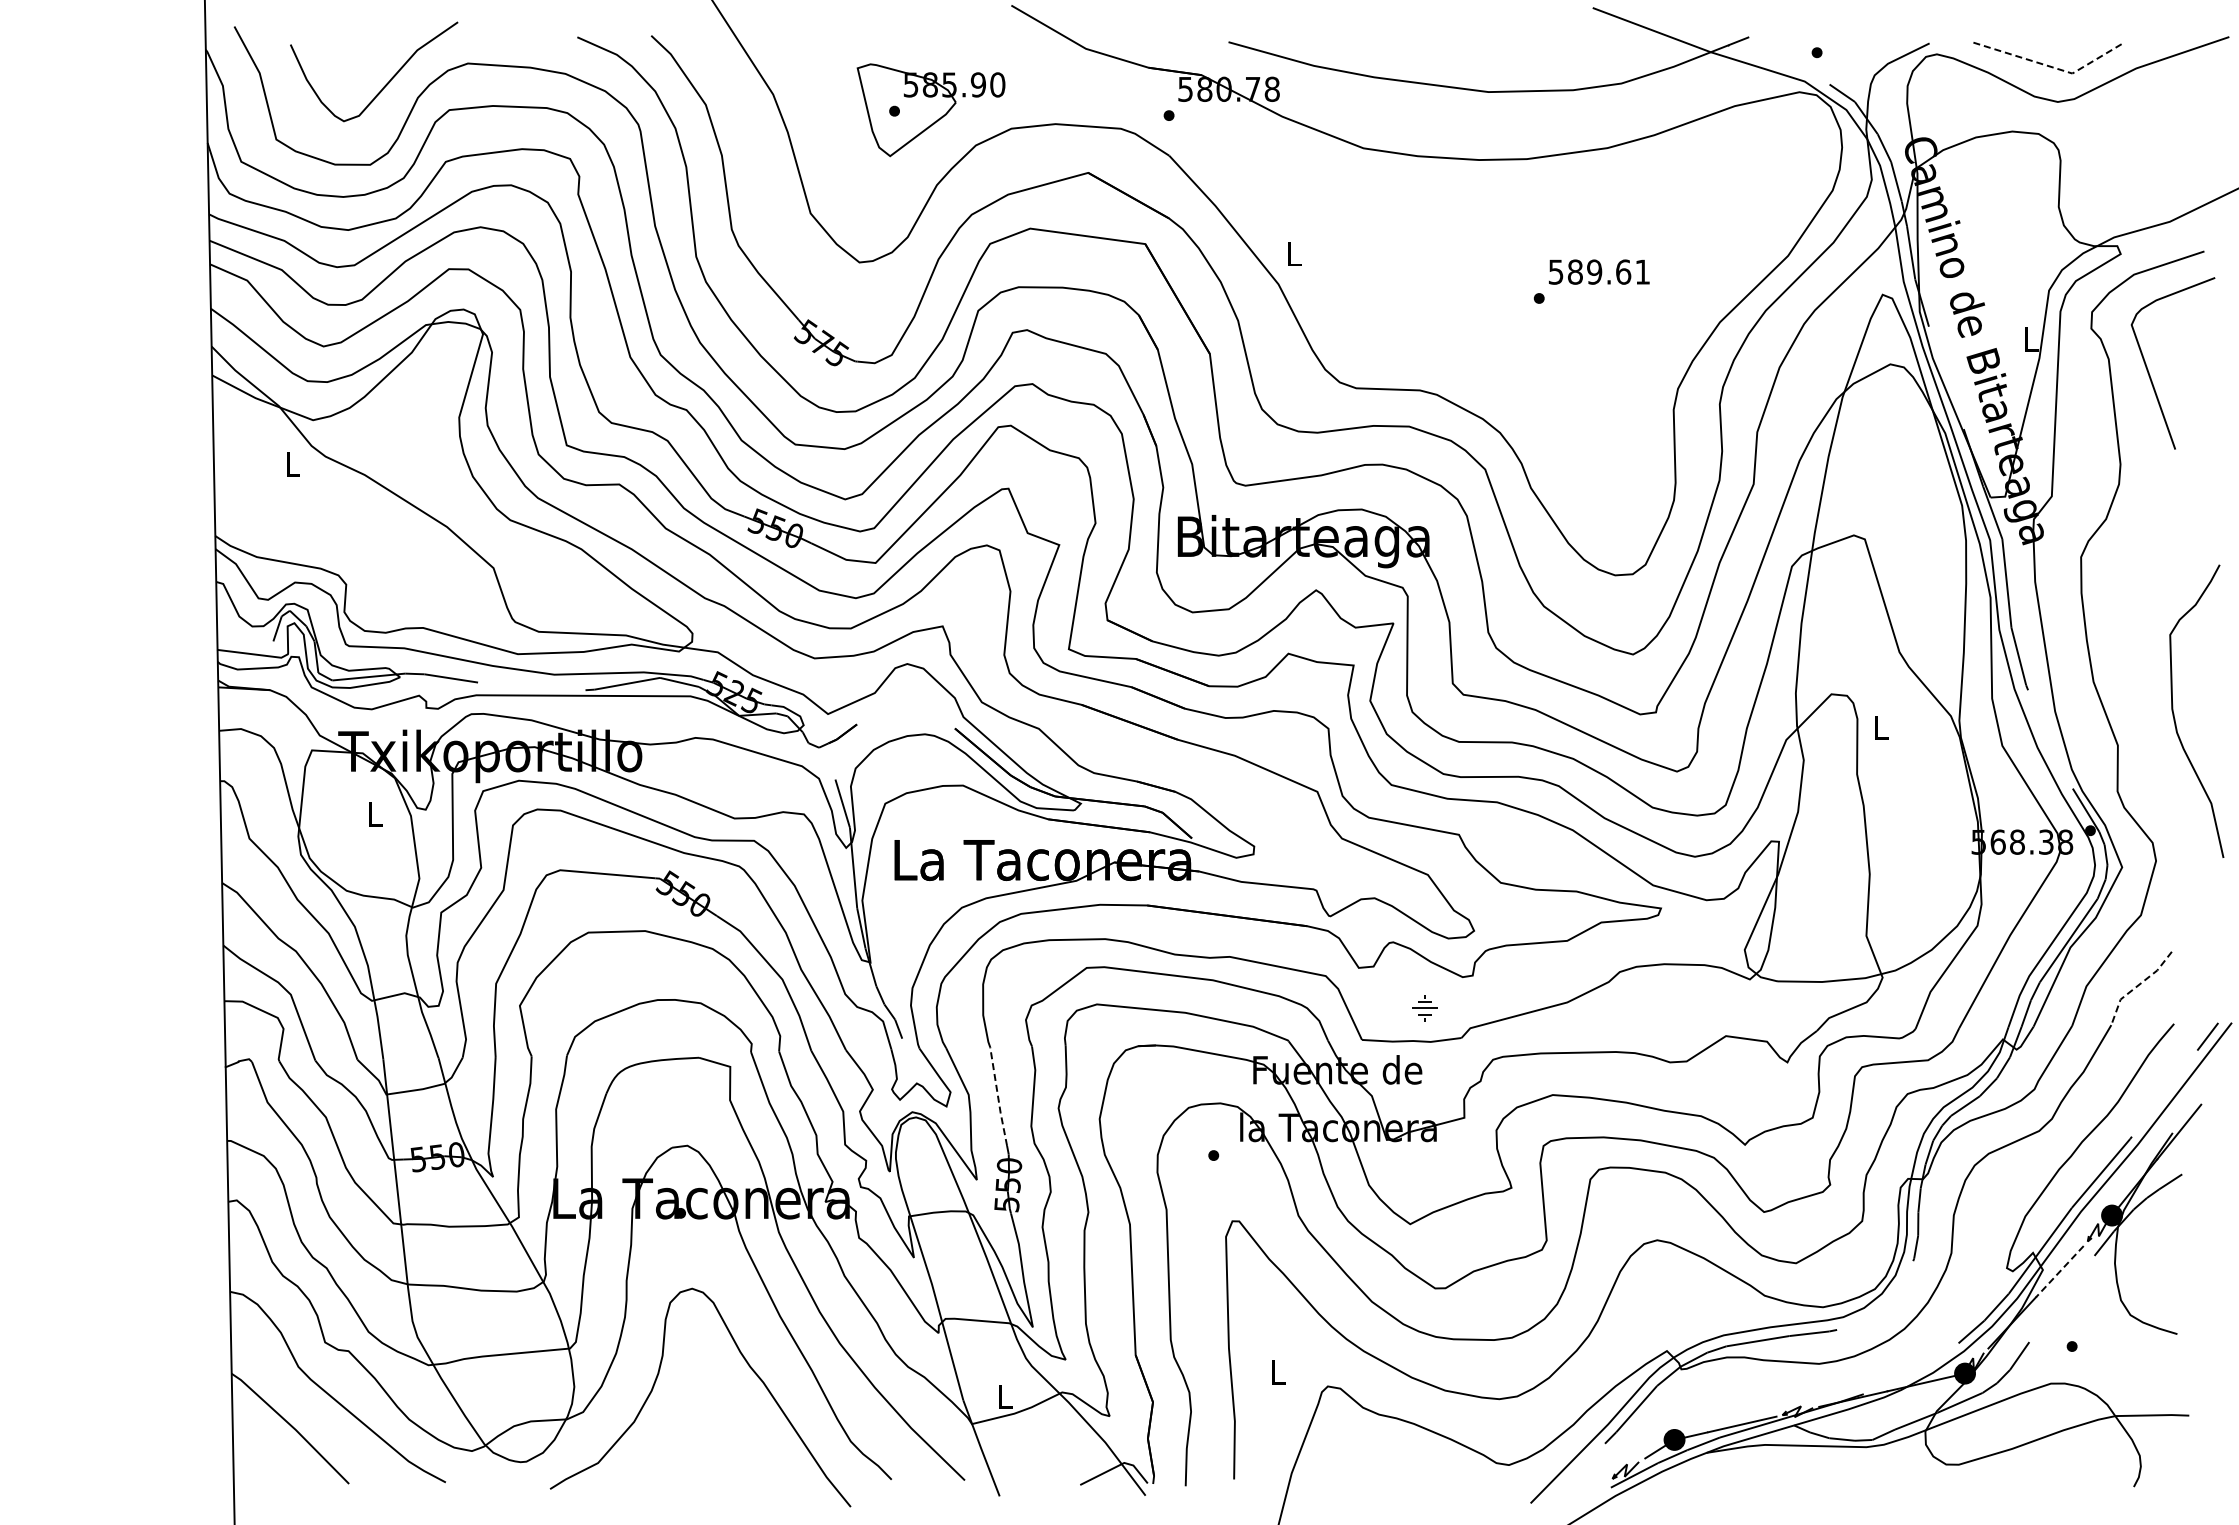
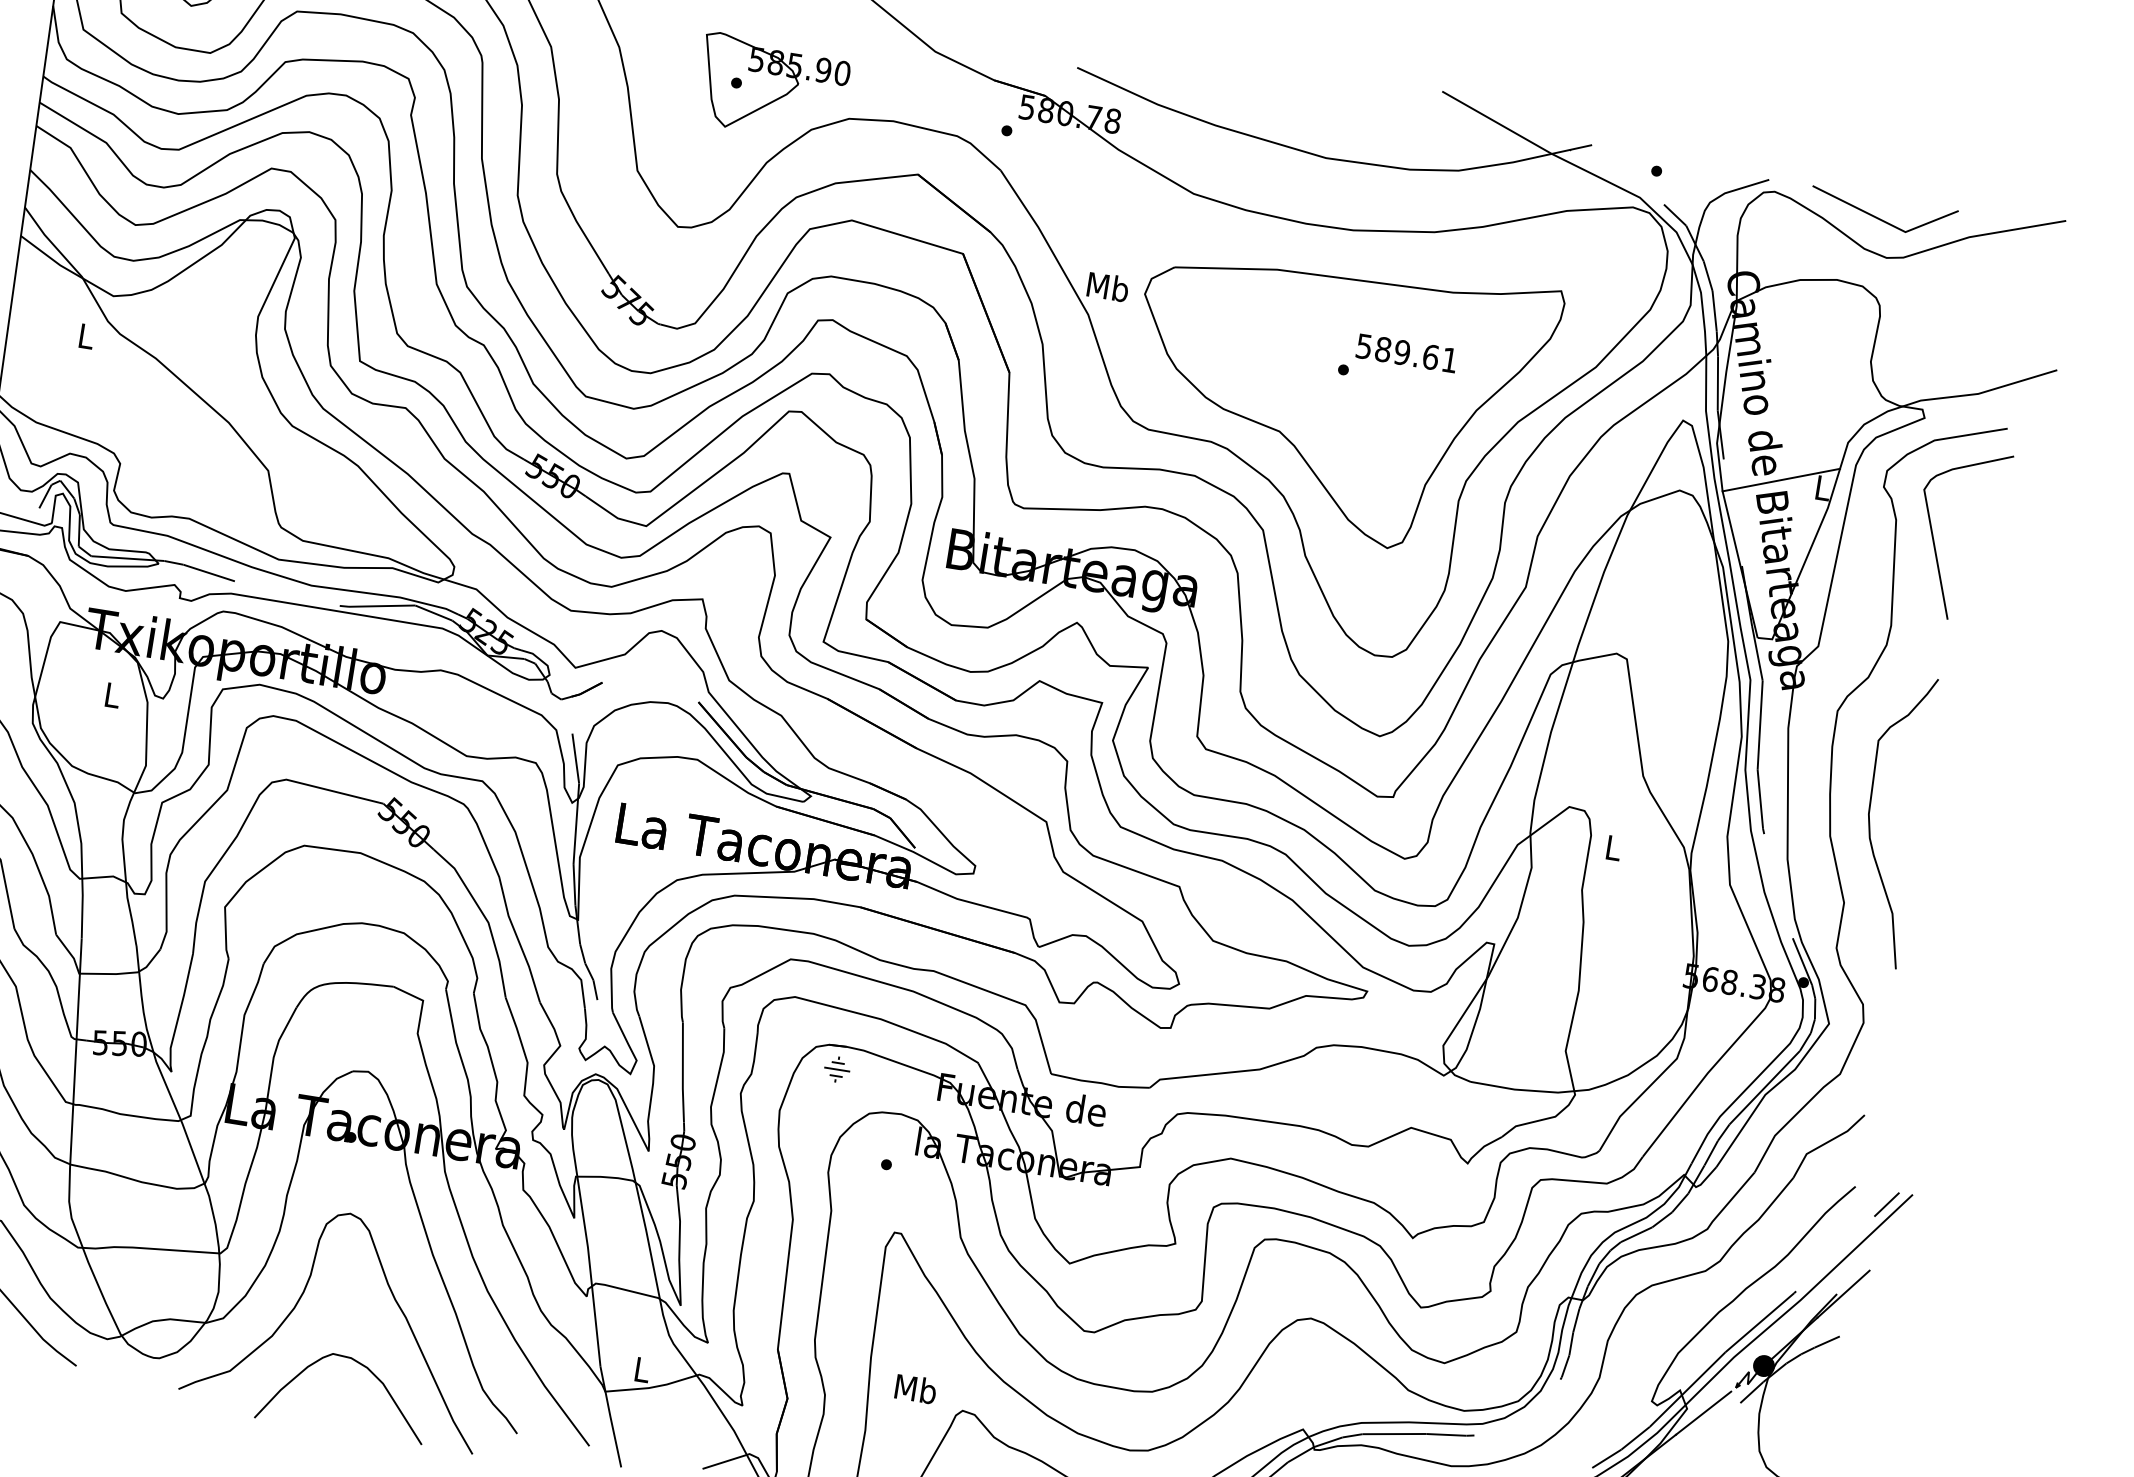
line: (2051, 67) -> (1885, 222), dashed -> solid
text: (1293, 253) -> (1107, 286), L -> Mb
part: (1538, 326) -> (1338, 397), added
line: (1988, 337) -> (1780, 479), added
curve: (2174, 713) -> (1870, 818), moved
line: (2137, 986) -> (1825, 1143), dashed -> solid
part: (1424, 1008) -> (836, 1069), moved
line: (998, 1097) -> (683, 1073), dashed -> solid
line: (2059, 1271) -> (1703, 1412), dashed -> solid
text: (1278, 1372) -> (916, 1389), L -> Mb
curve: (725, 1436) -> (359, 1364), added

